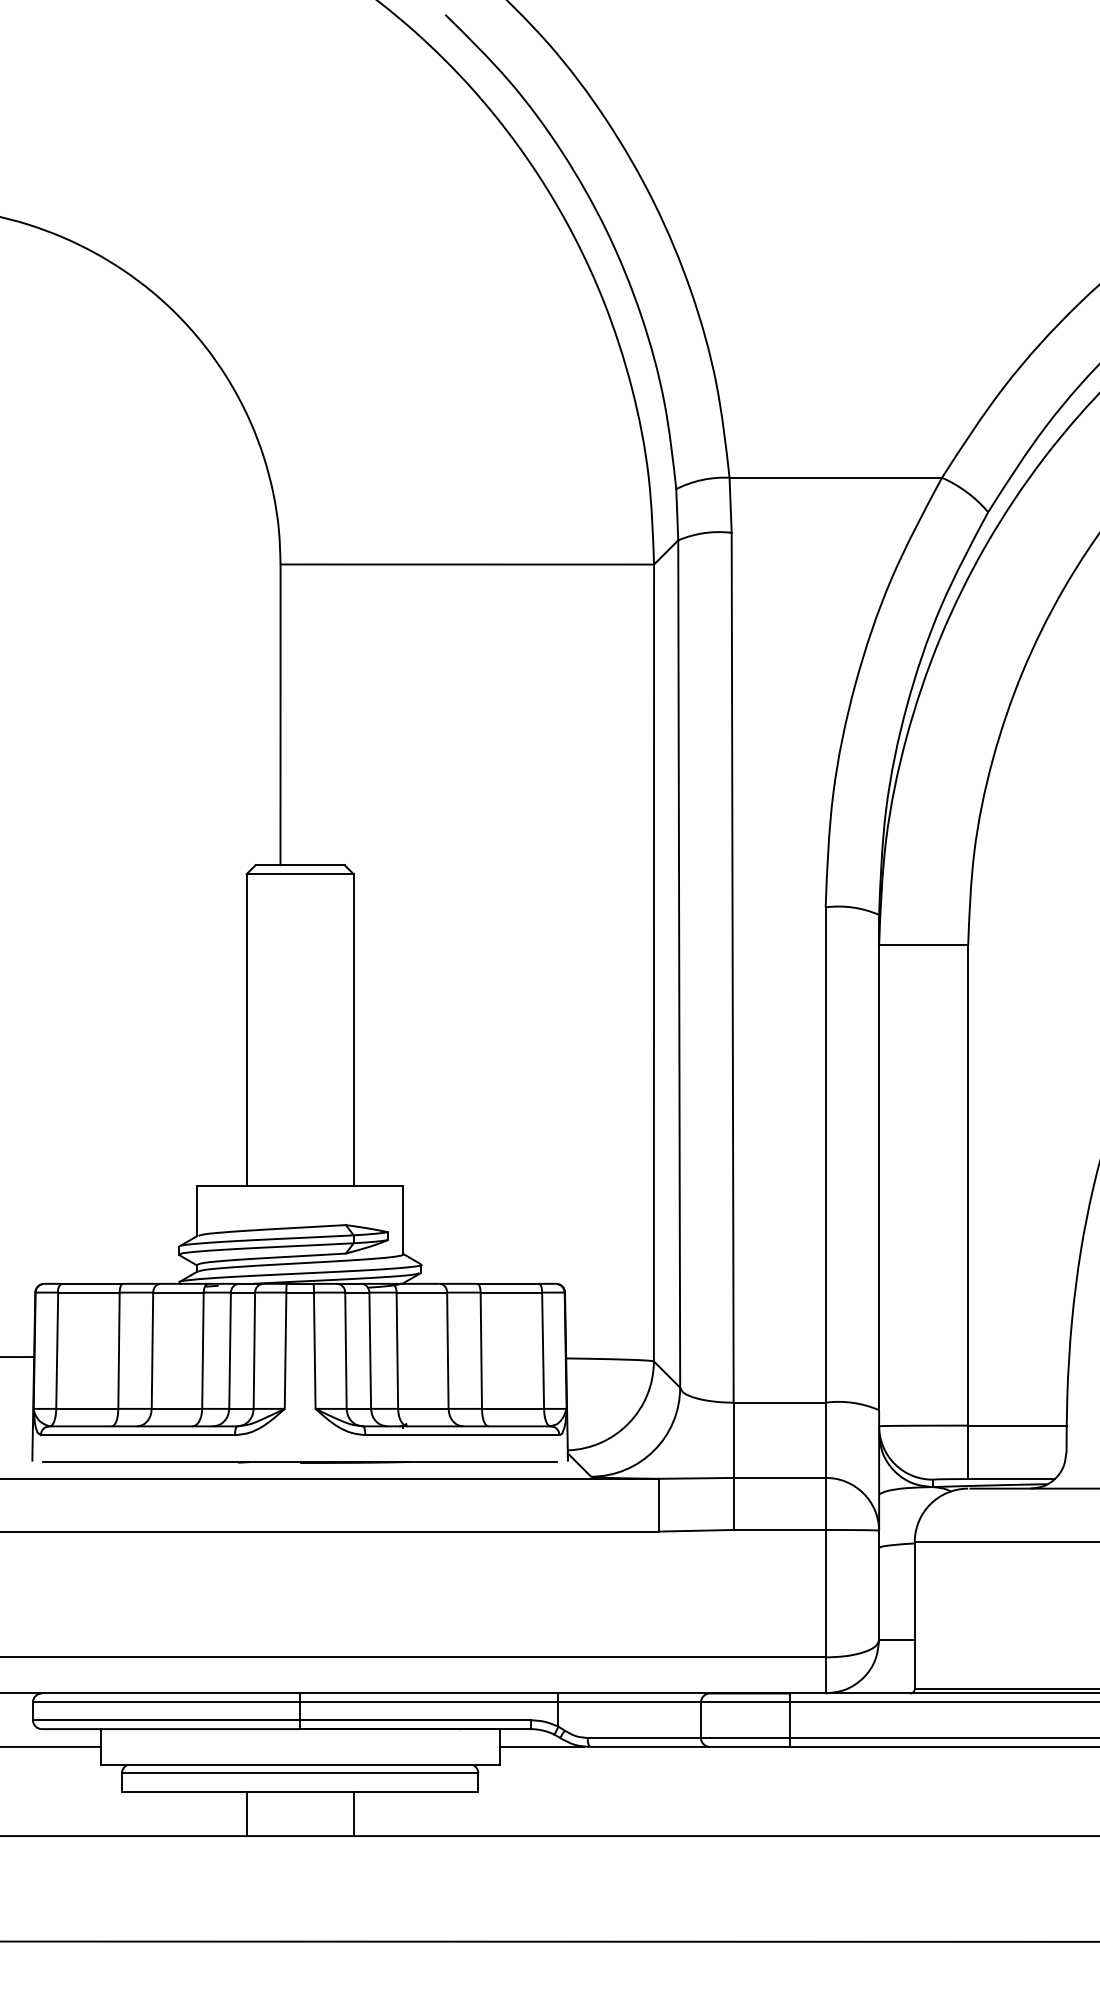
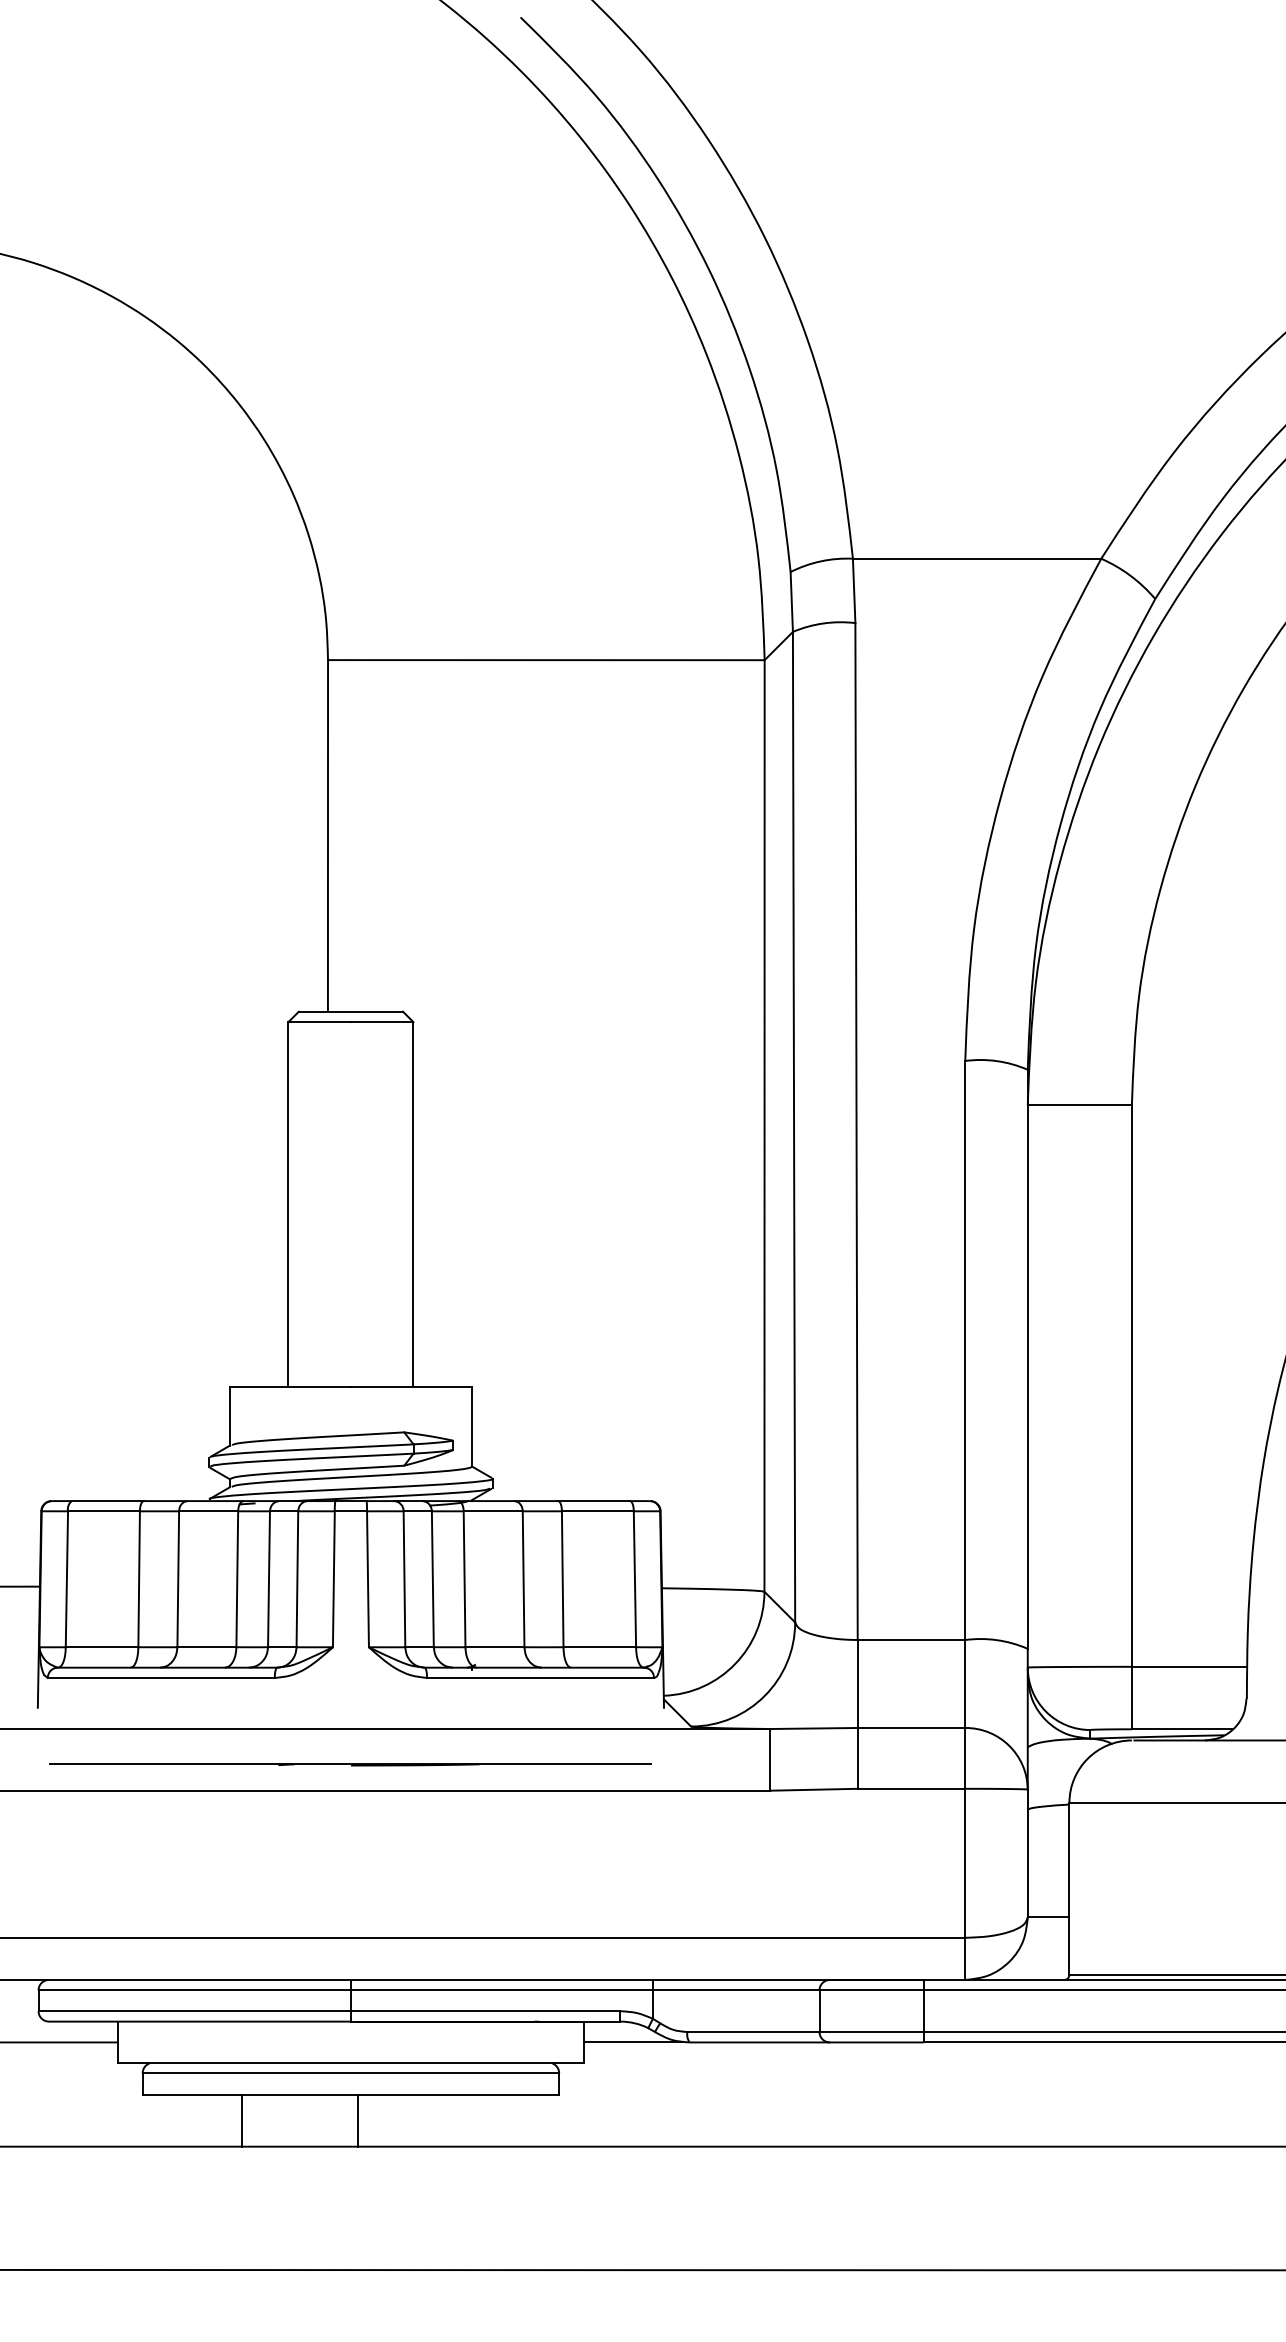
part: (299, 1462) -> (350, 1764), moved
line: (246, 1813) -> (242, 2120), moved
line: (353, 1813) -> (358, 2120), moved

